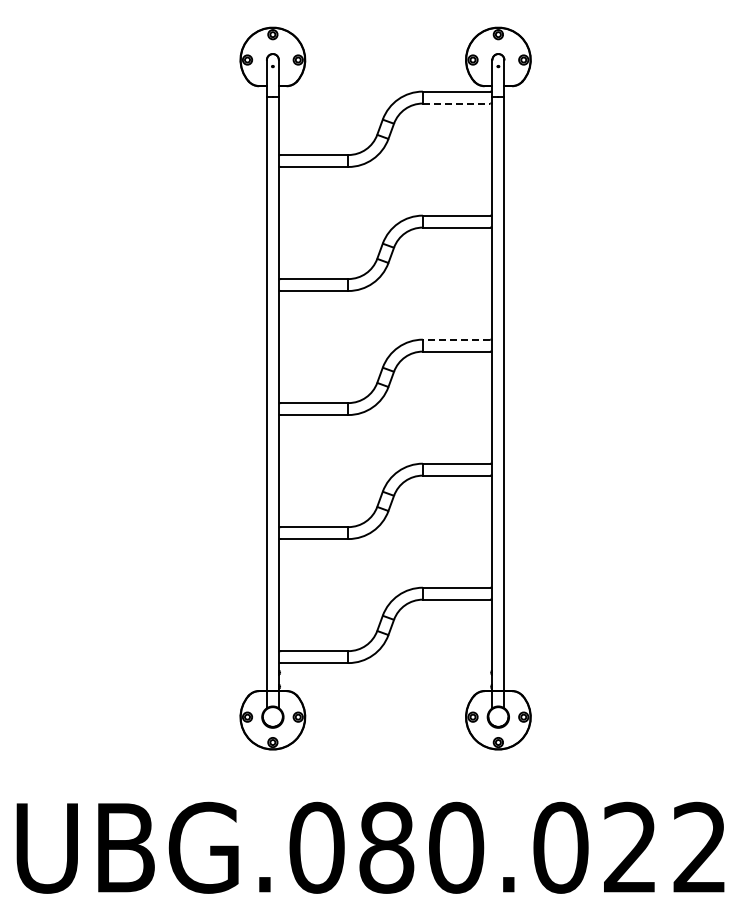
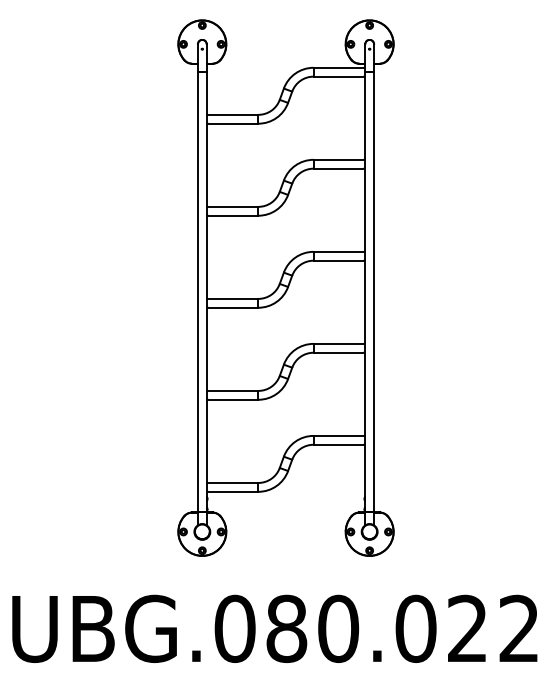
line: (456, 103) -> (338, 76), dashed -> solid
line: (456, 339) -> (338, 251), dashed -> solid

